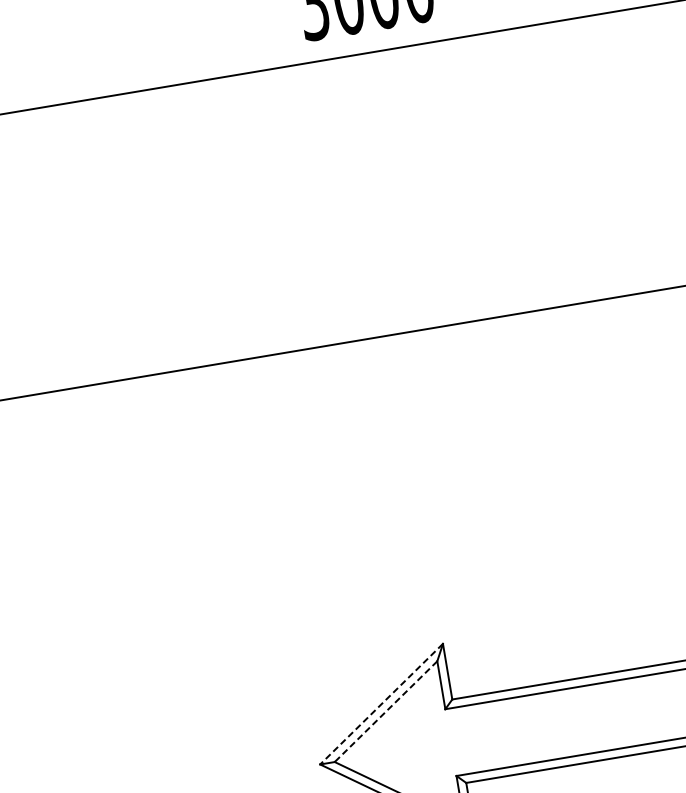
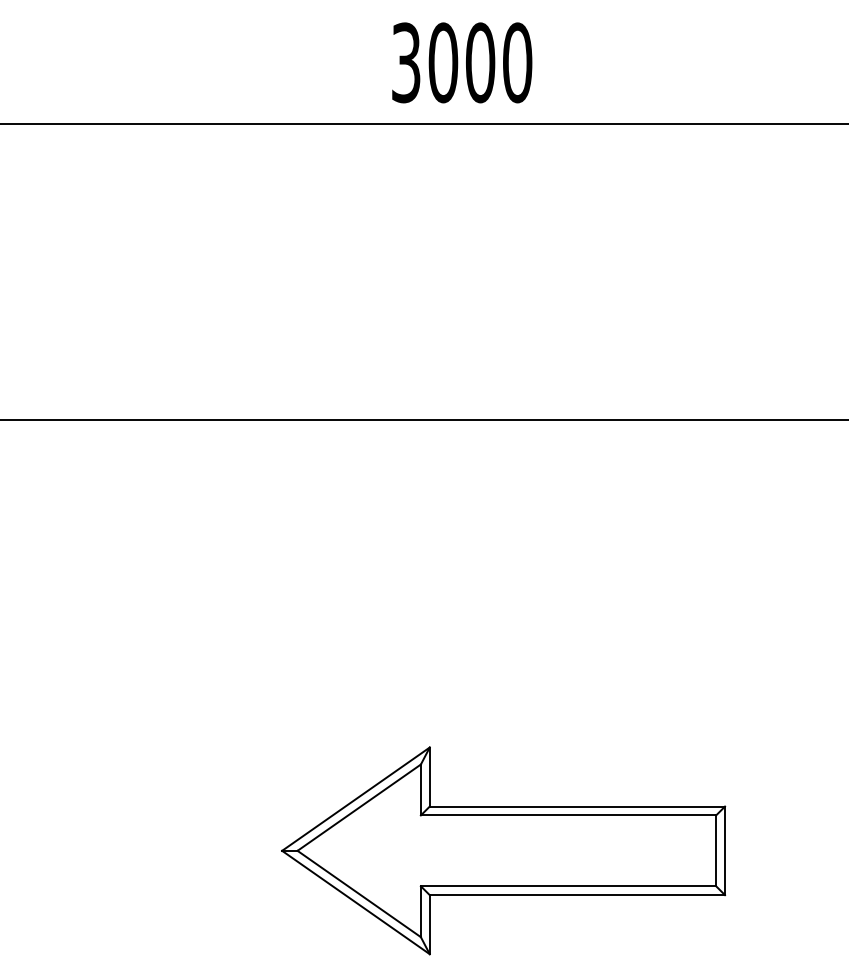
line: (381, 704) -> (355, 799), dashed -> solid
line: (385, 711) -> (358, 807), dashed -> solid

